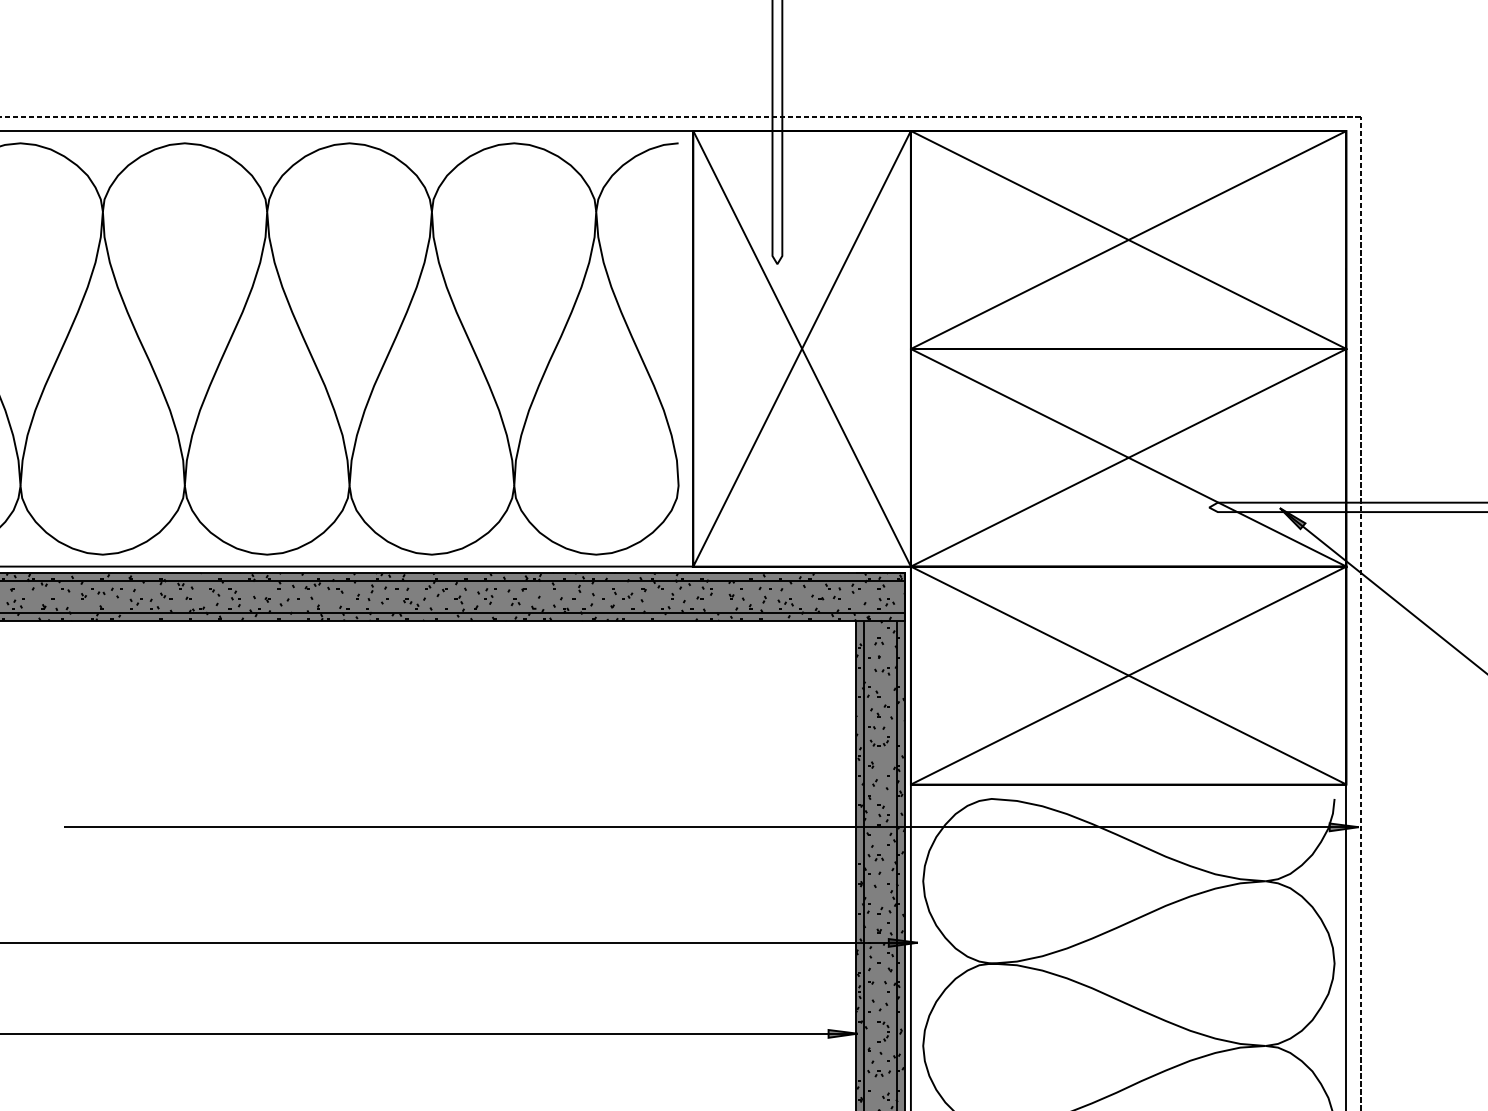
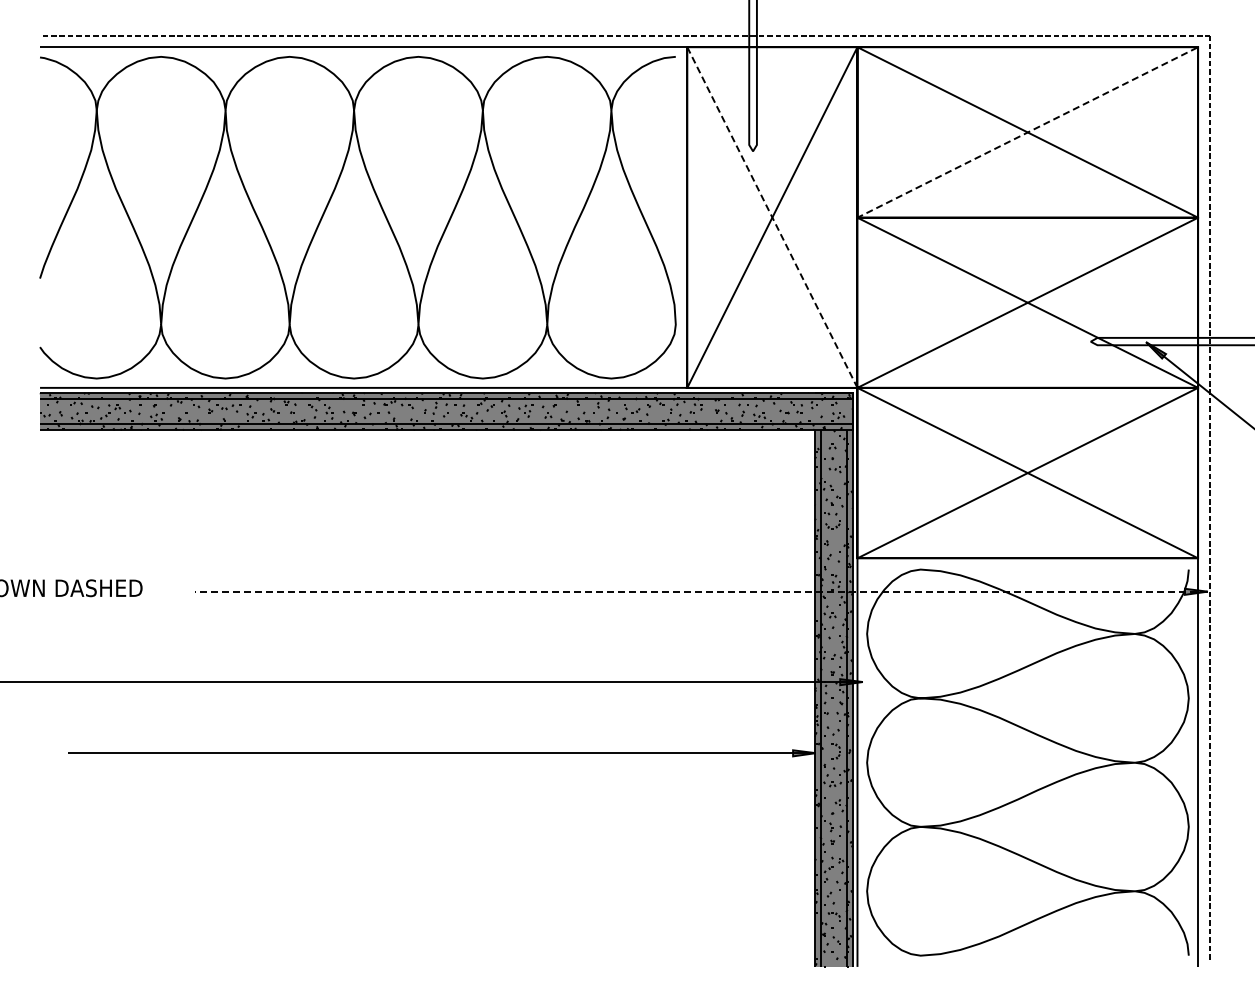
line: (910, 457) -> (857, 302), solid -> dashed
line: (710, 826) -> (700, 591), solid -> dashed

